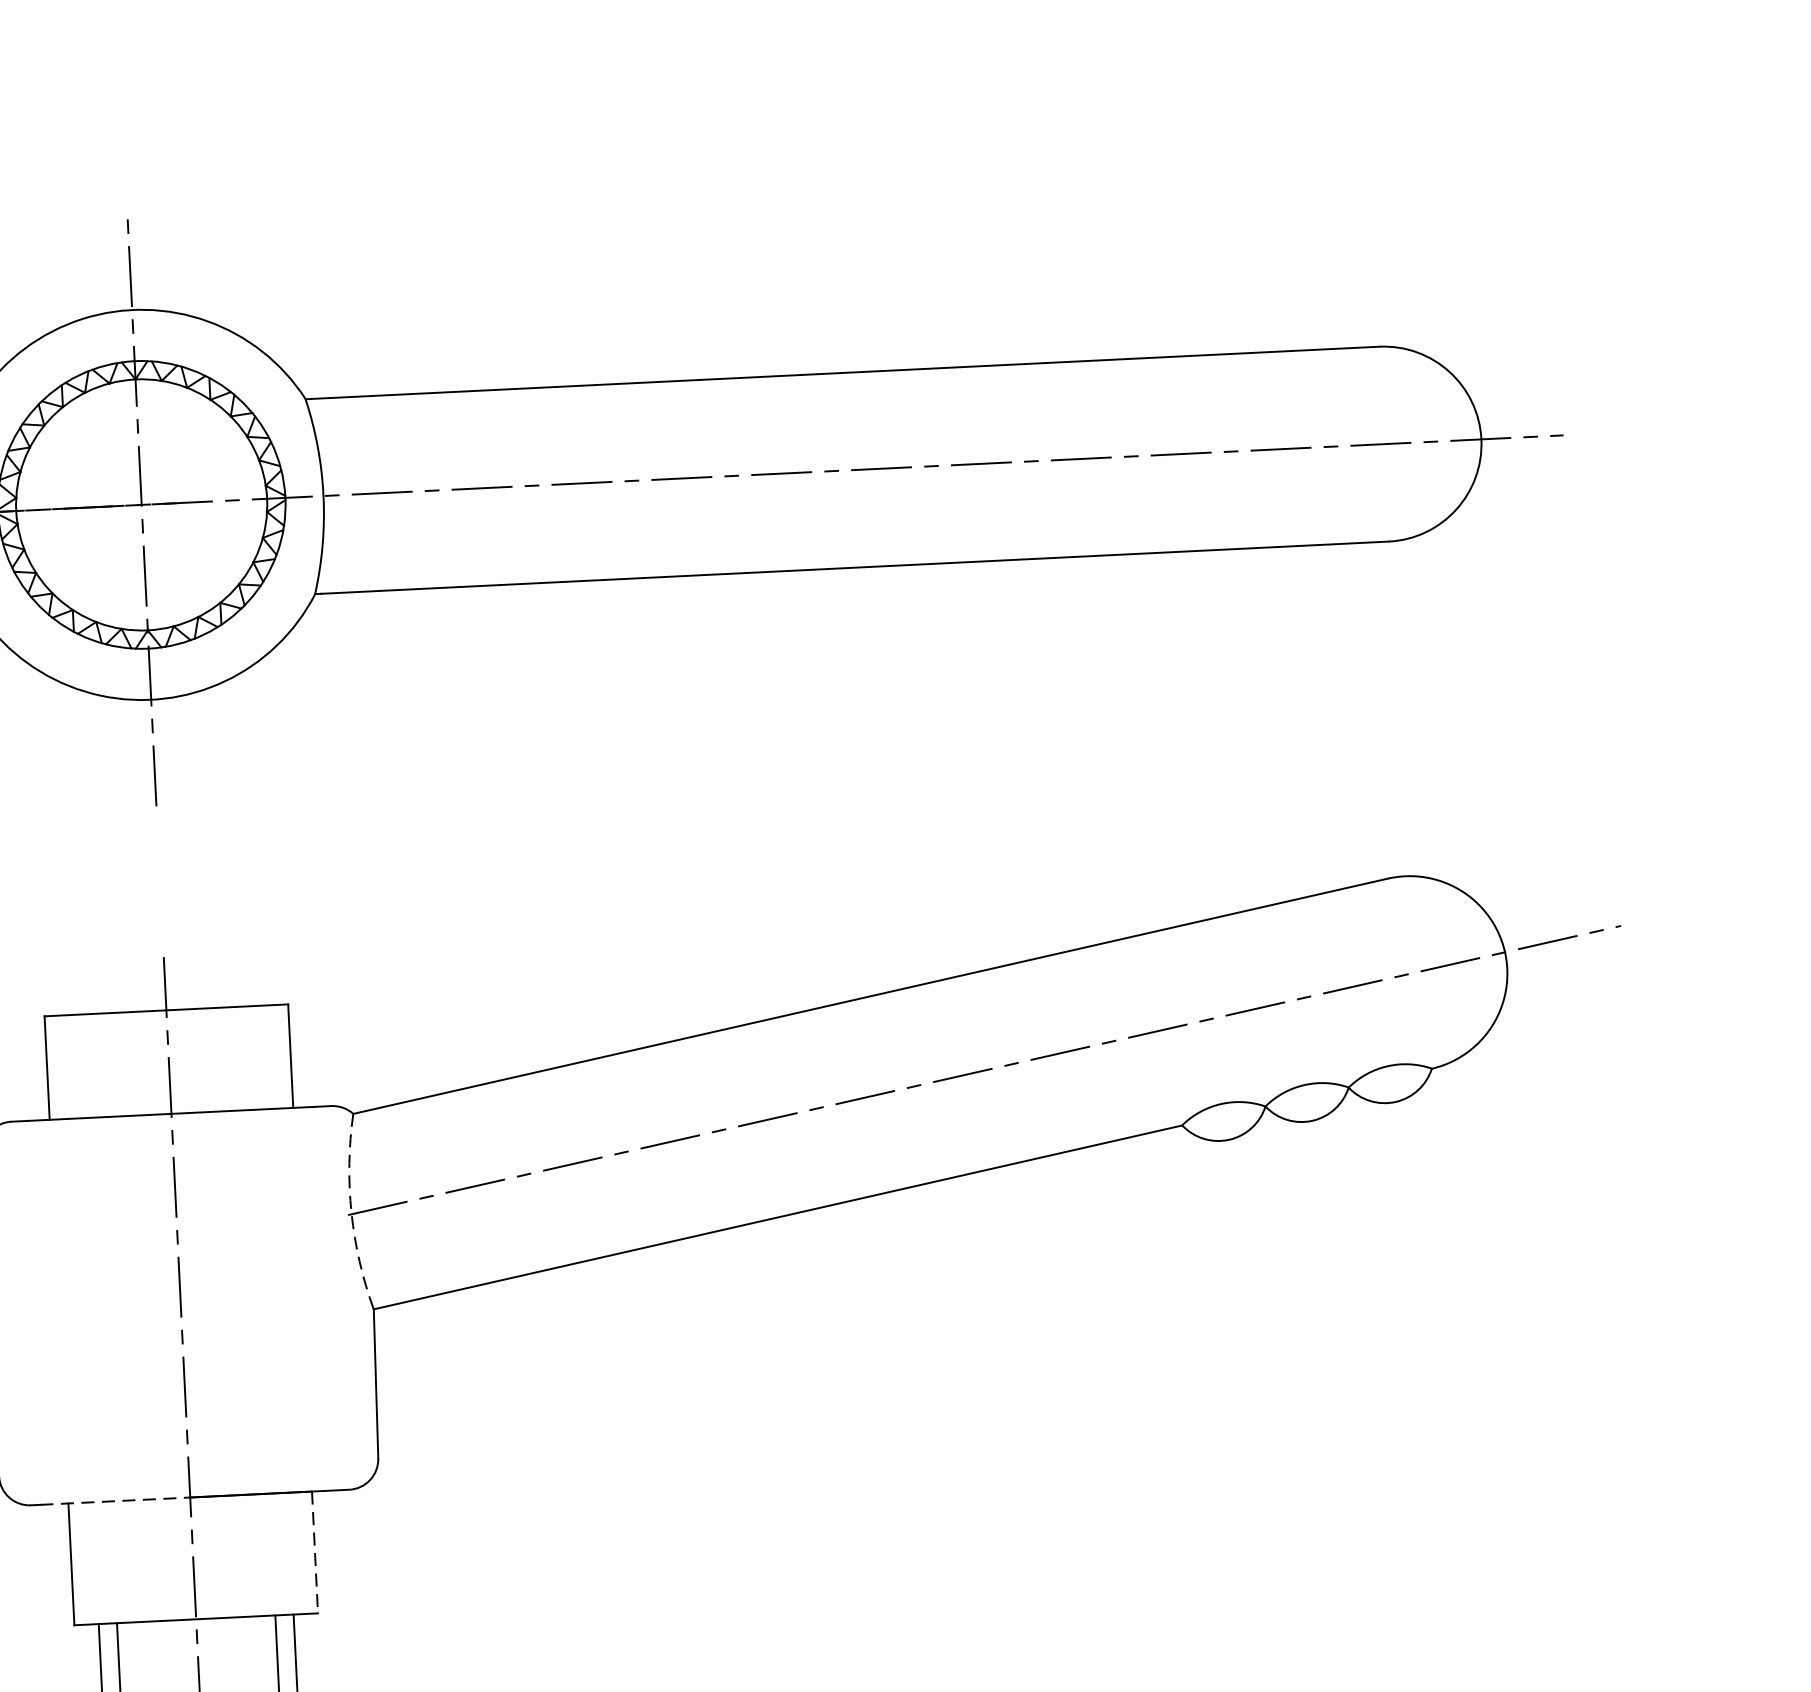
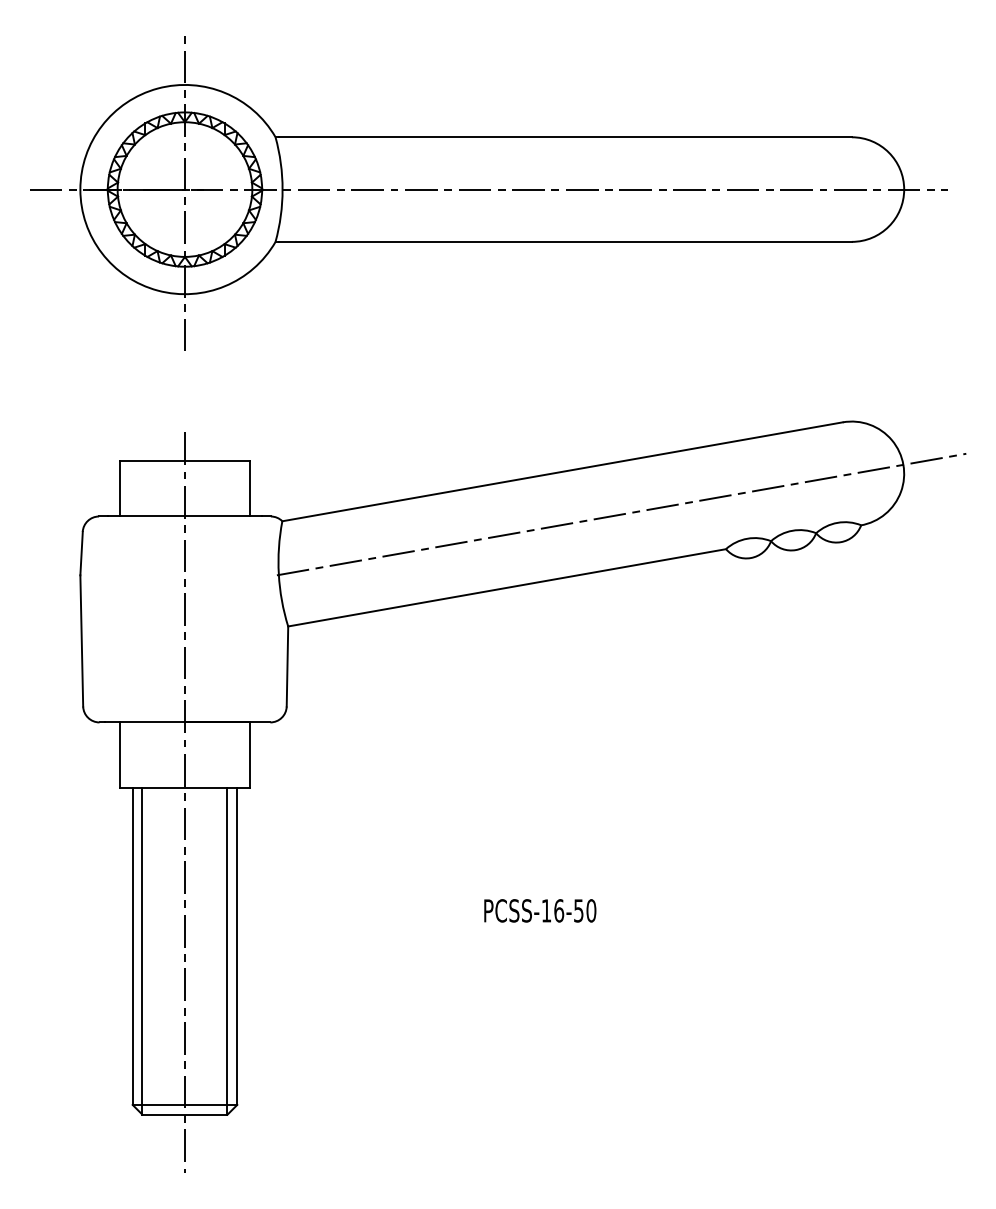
arc: (350, 1213) -> (278, 574), dashed -> solid
line: (116, 1501) -> (145, 722), dashed -> solid
line: (315, 1553) -> (250, 755), dashed -> solid

